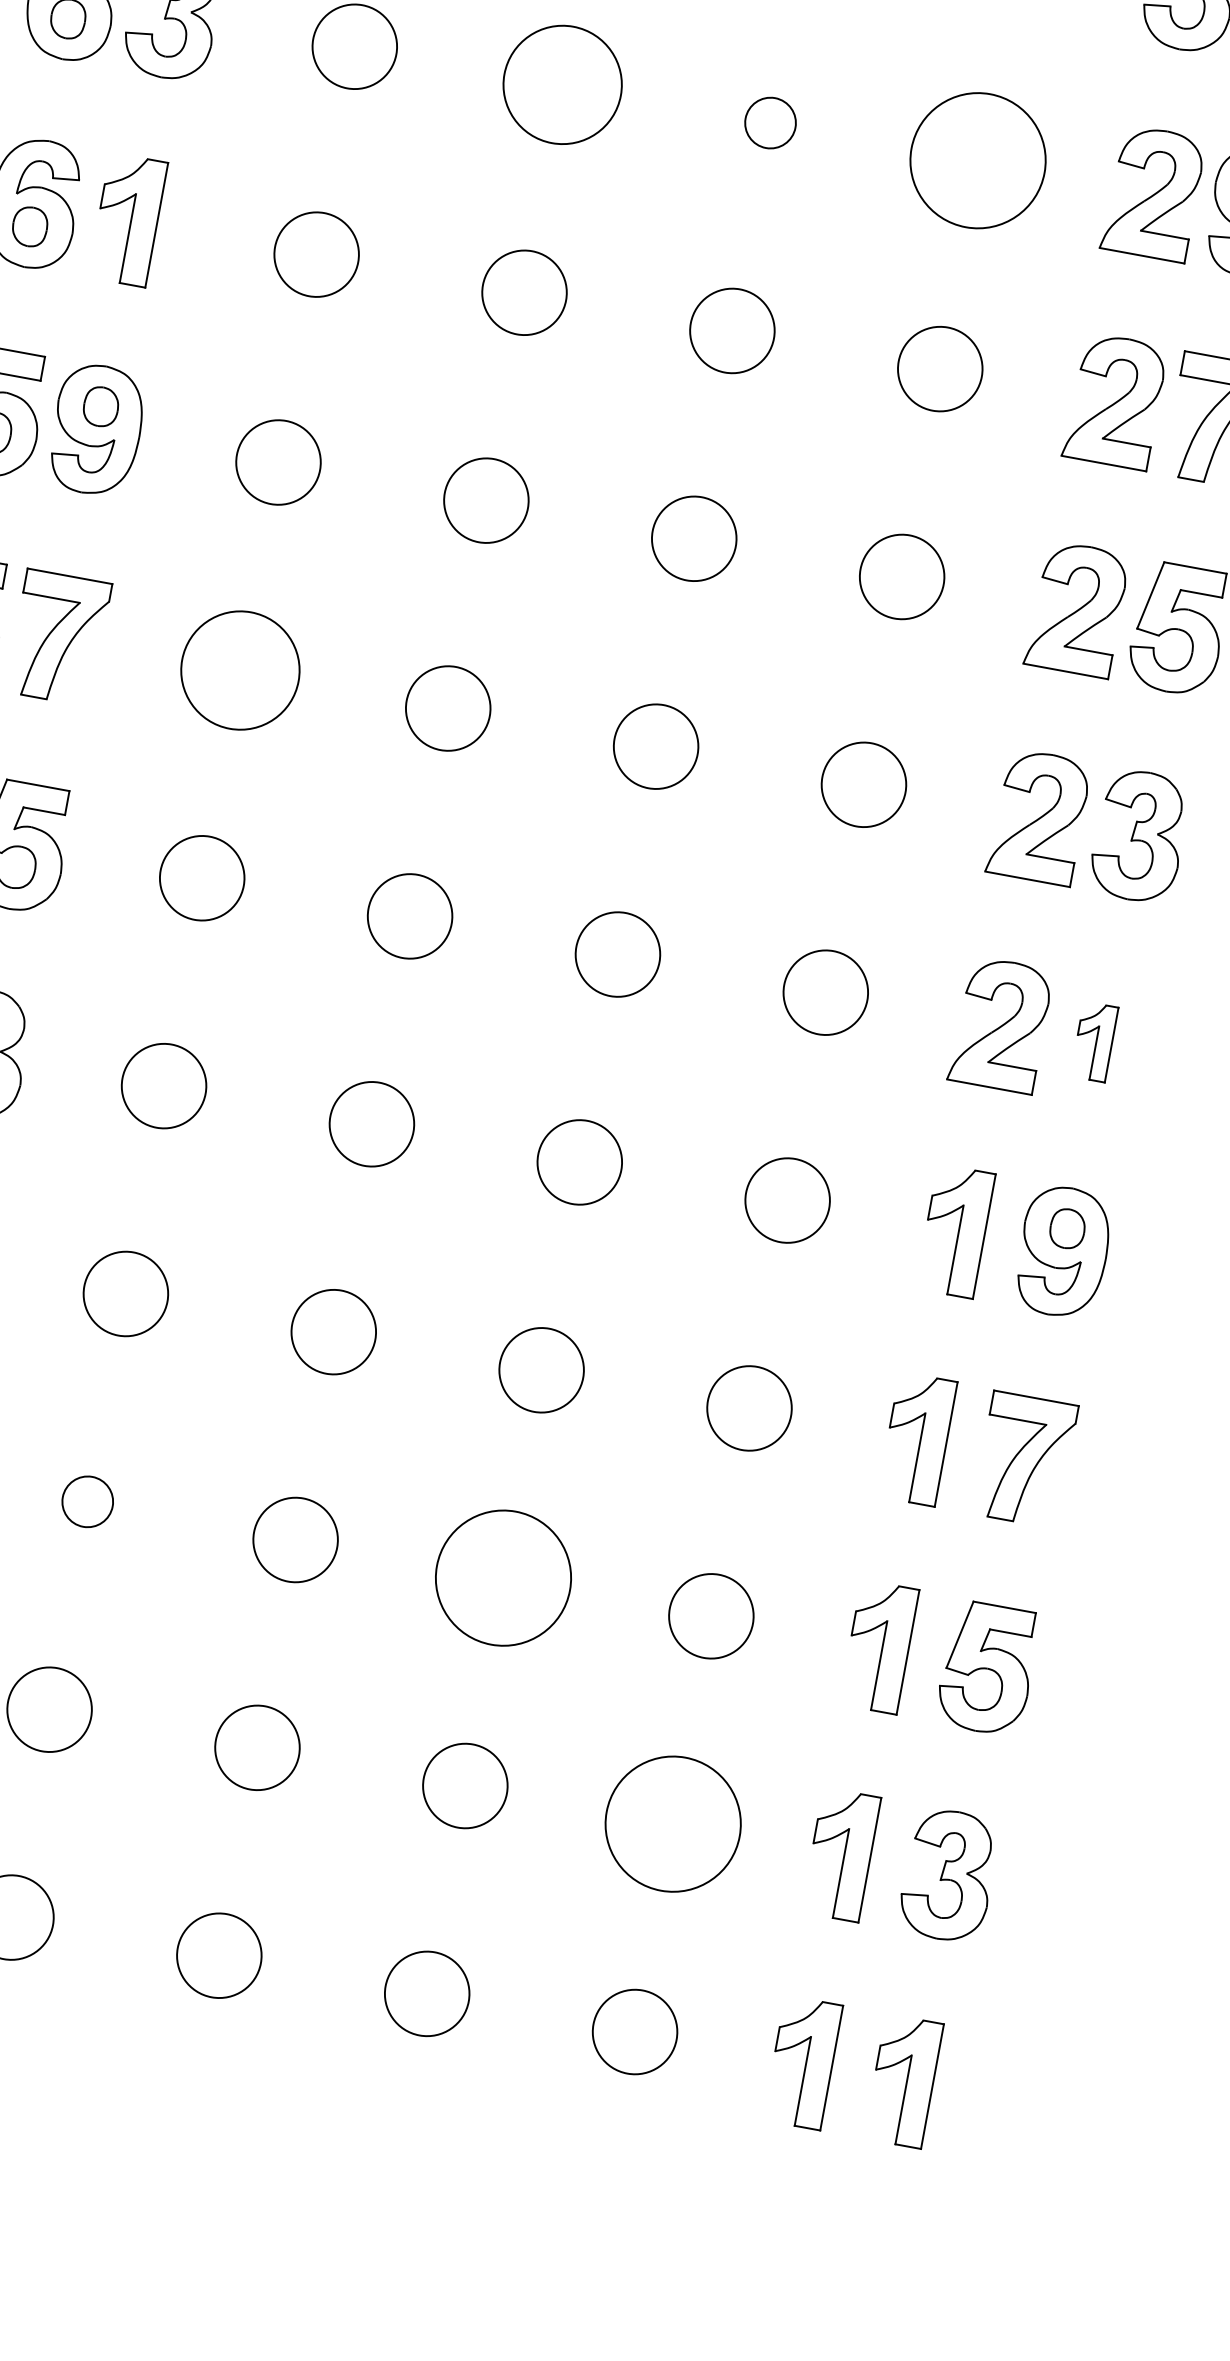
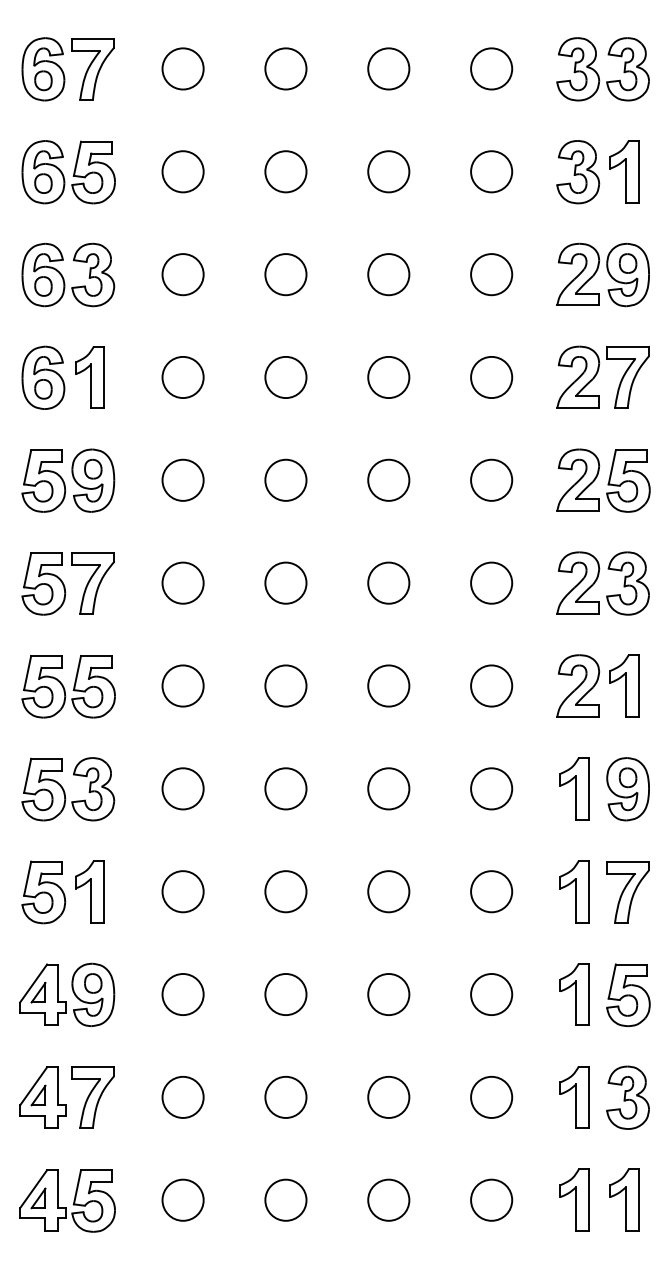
circle: (561, 84) -> (285, 274), size x0.71
circle: (770, 122) -> (388, 274), size x1.67
circle: (978, 160) -> (491, 274), size x0.62
circle: (239, 668) -> (182, 582), size x0.71
part: (1094, 1040) -> (624, 685), size x1.67
circle: (86, 1501) -> (182, 994), size x1.67
circle: (502, 1577) -> (388, 994), size x0.62
circle: (673, 1822) -> (491, 1096), size x0.62

